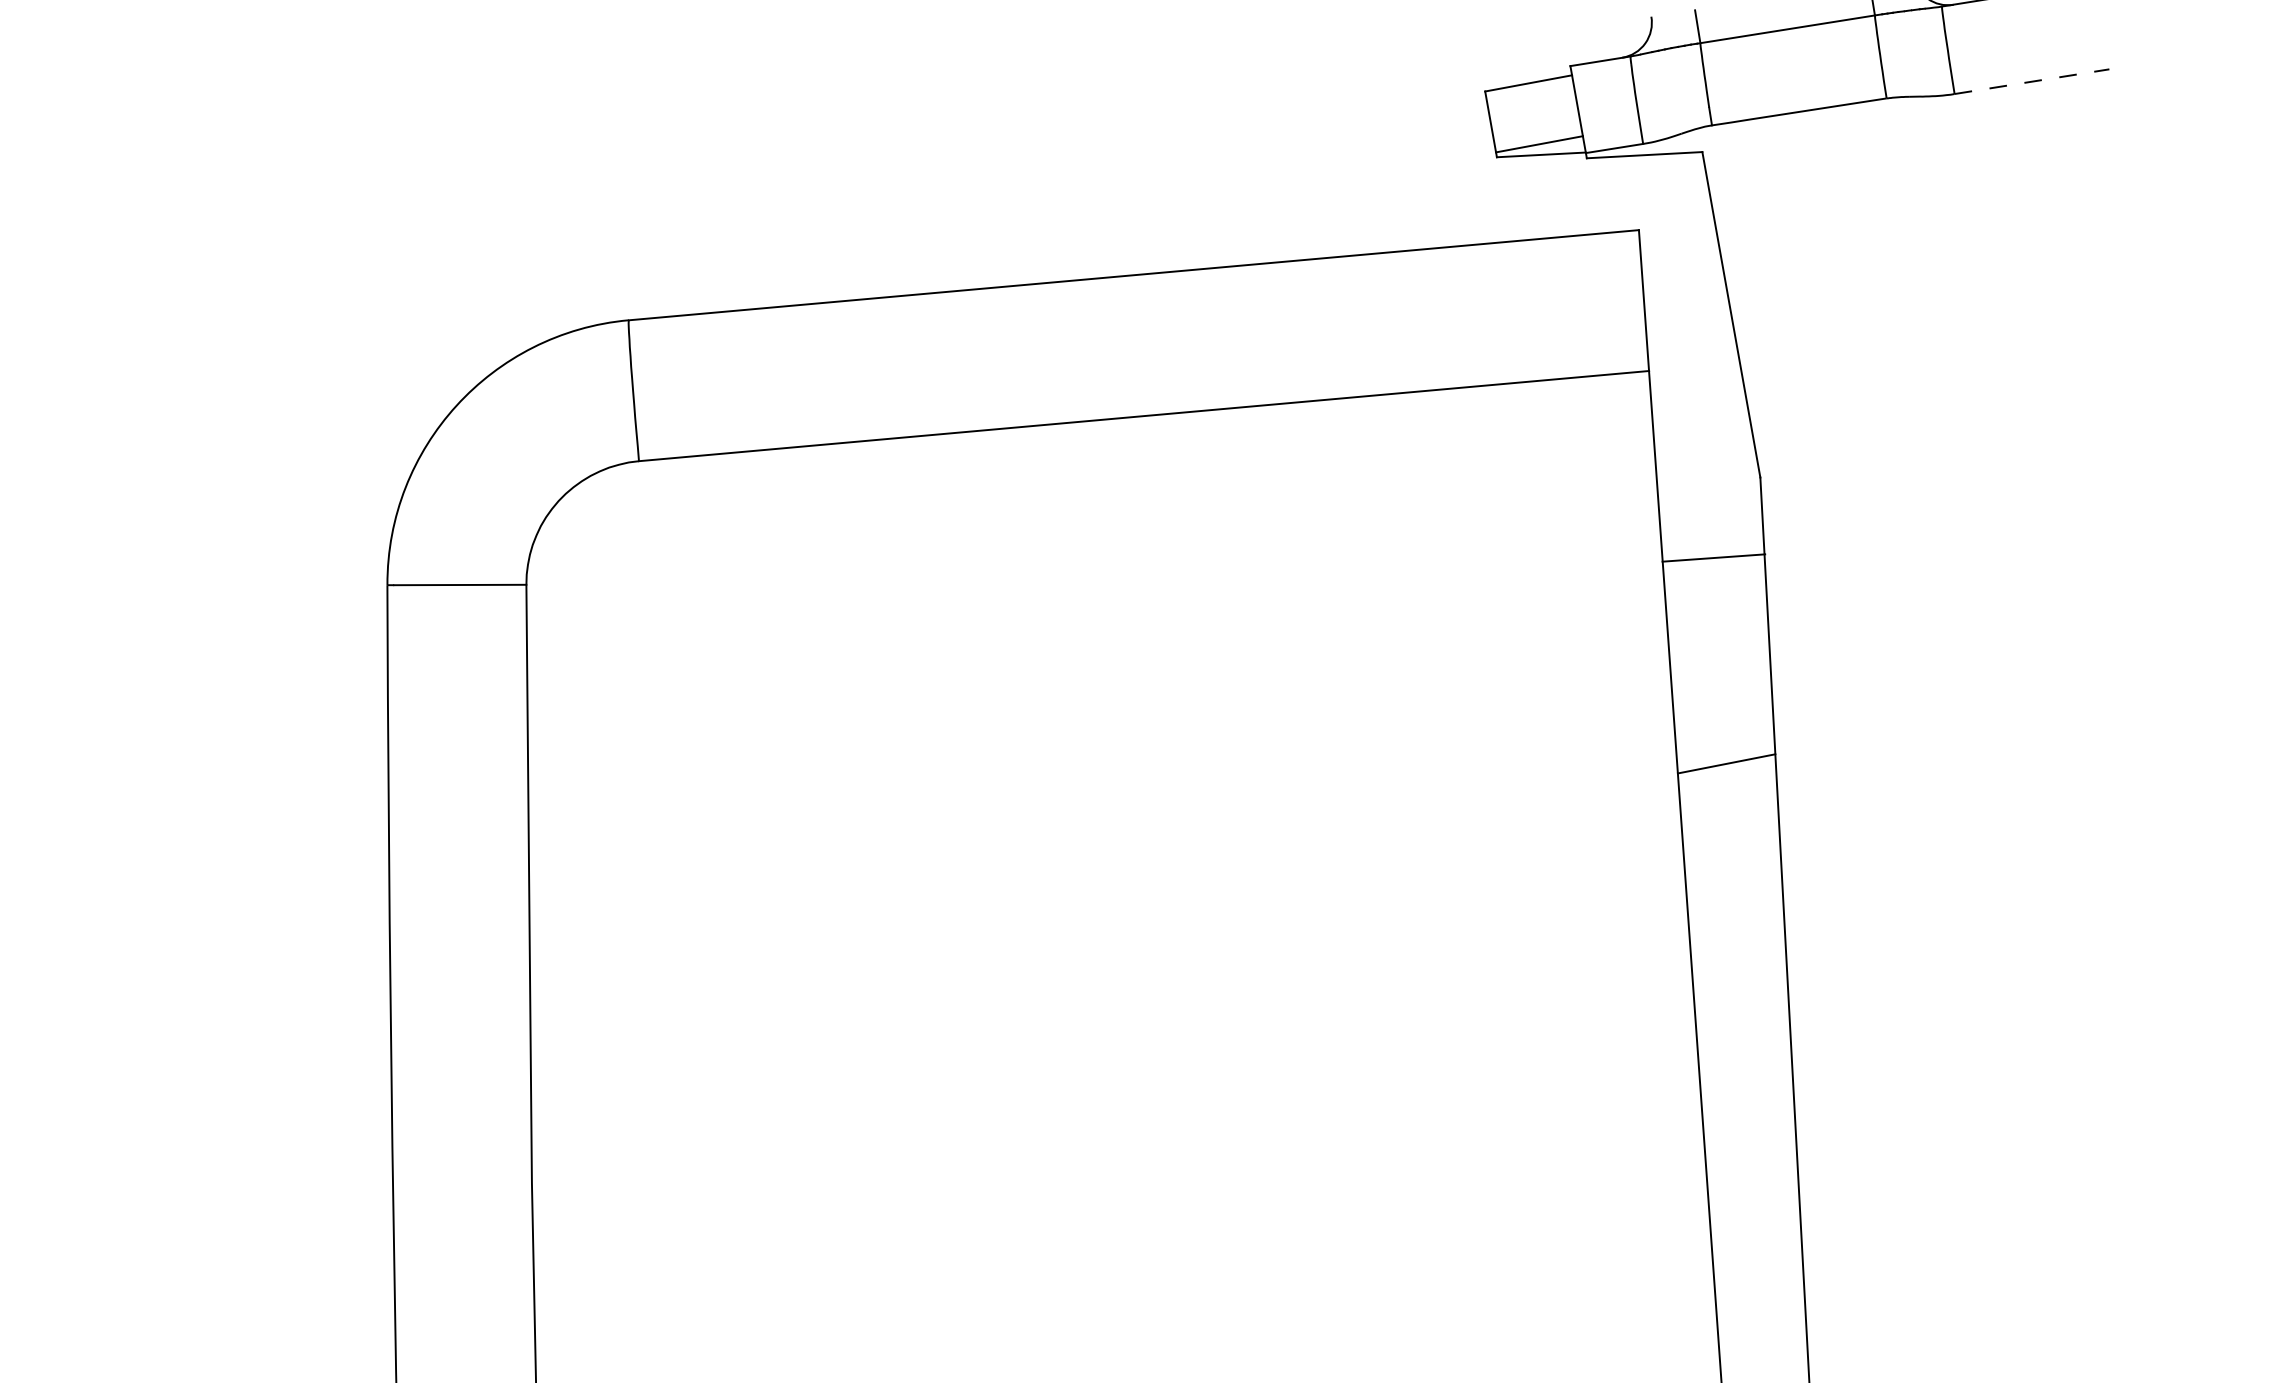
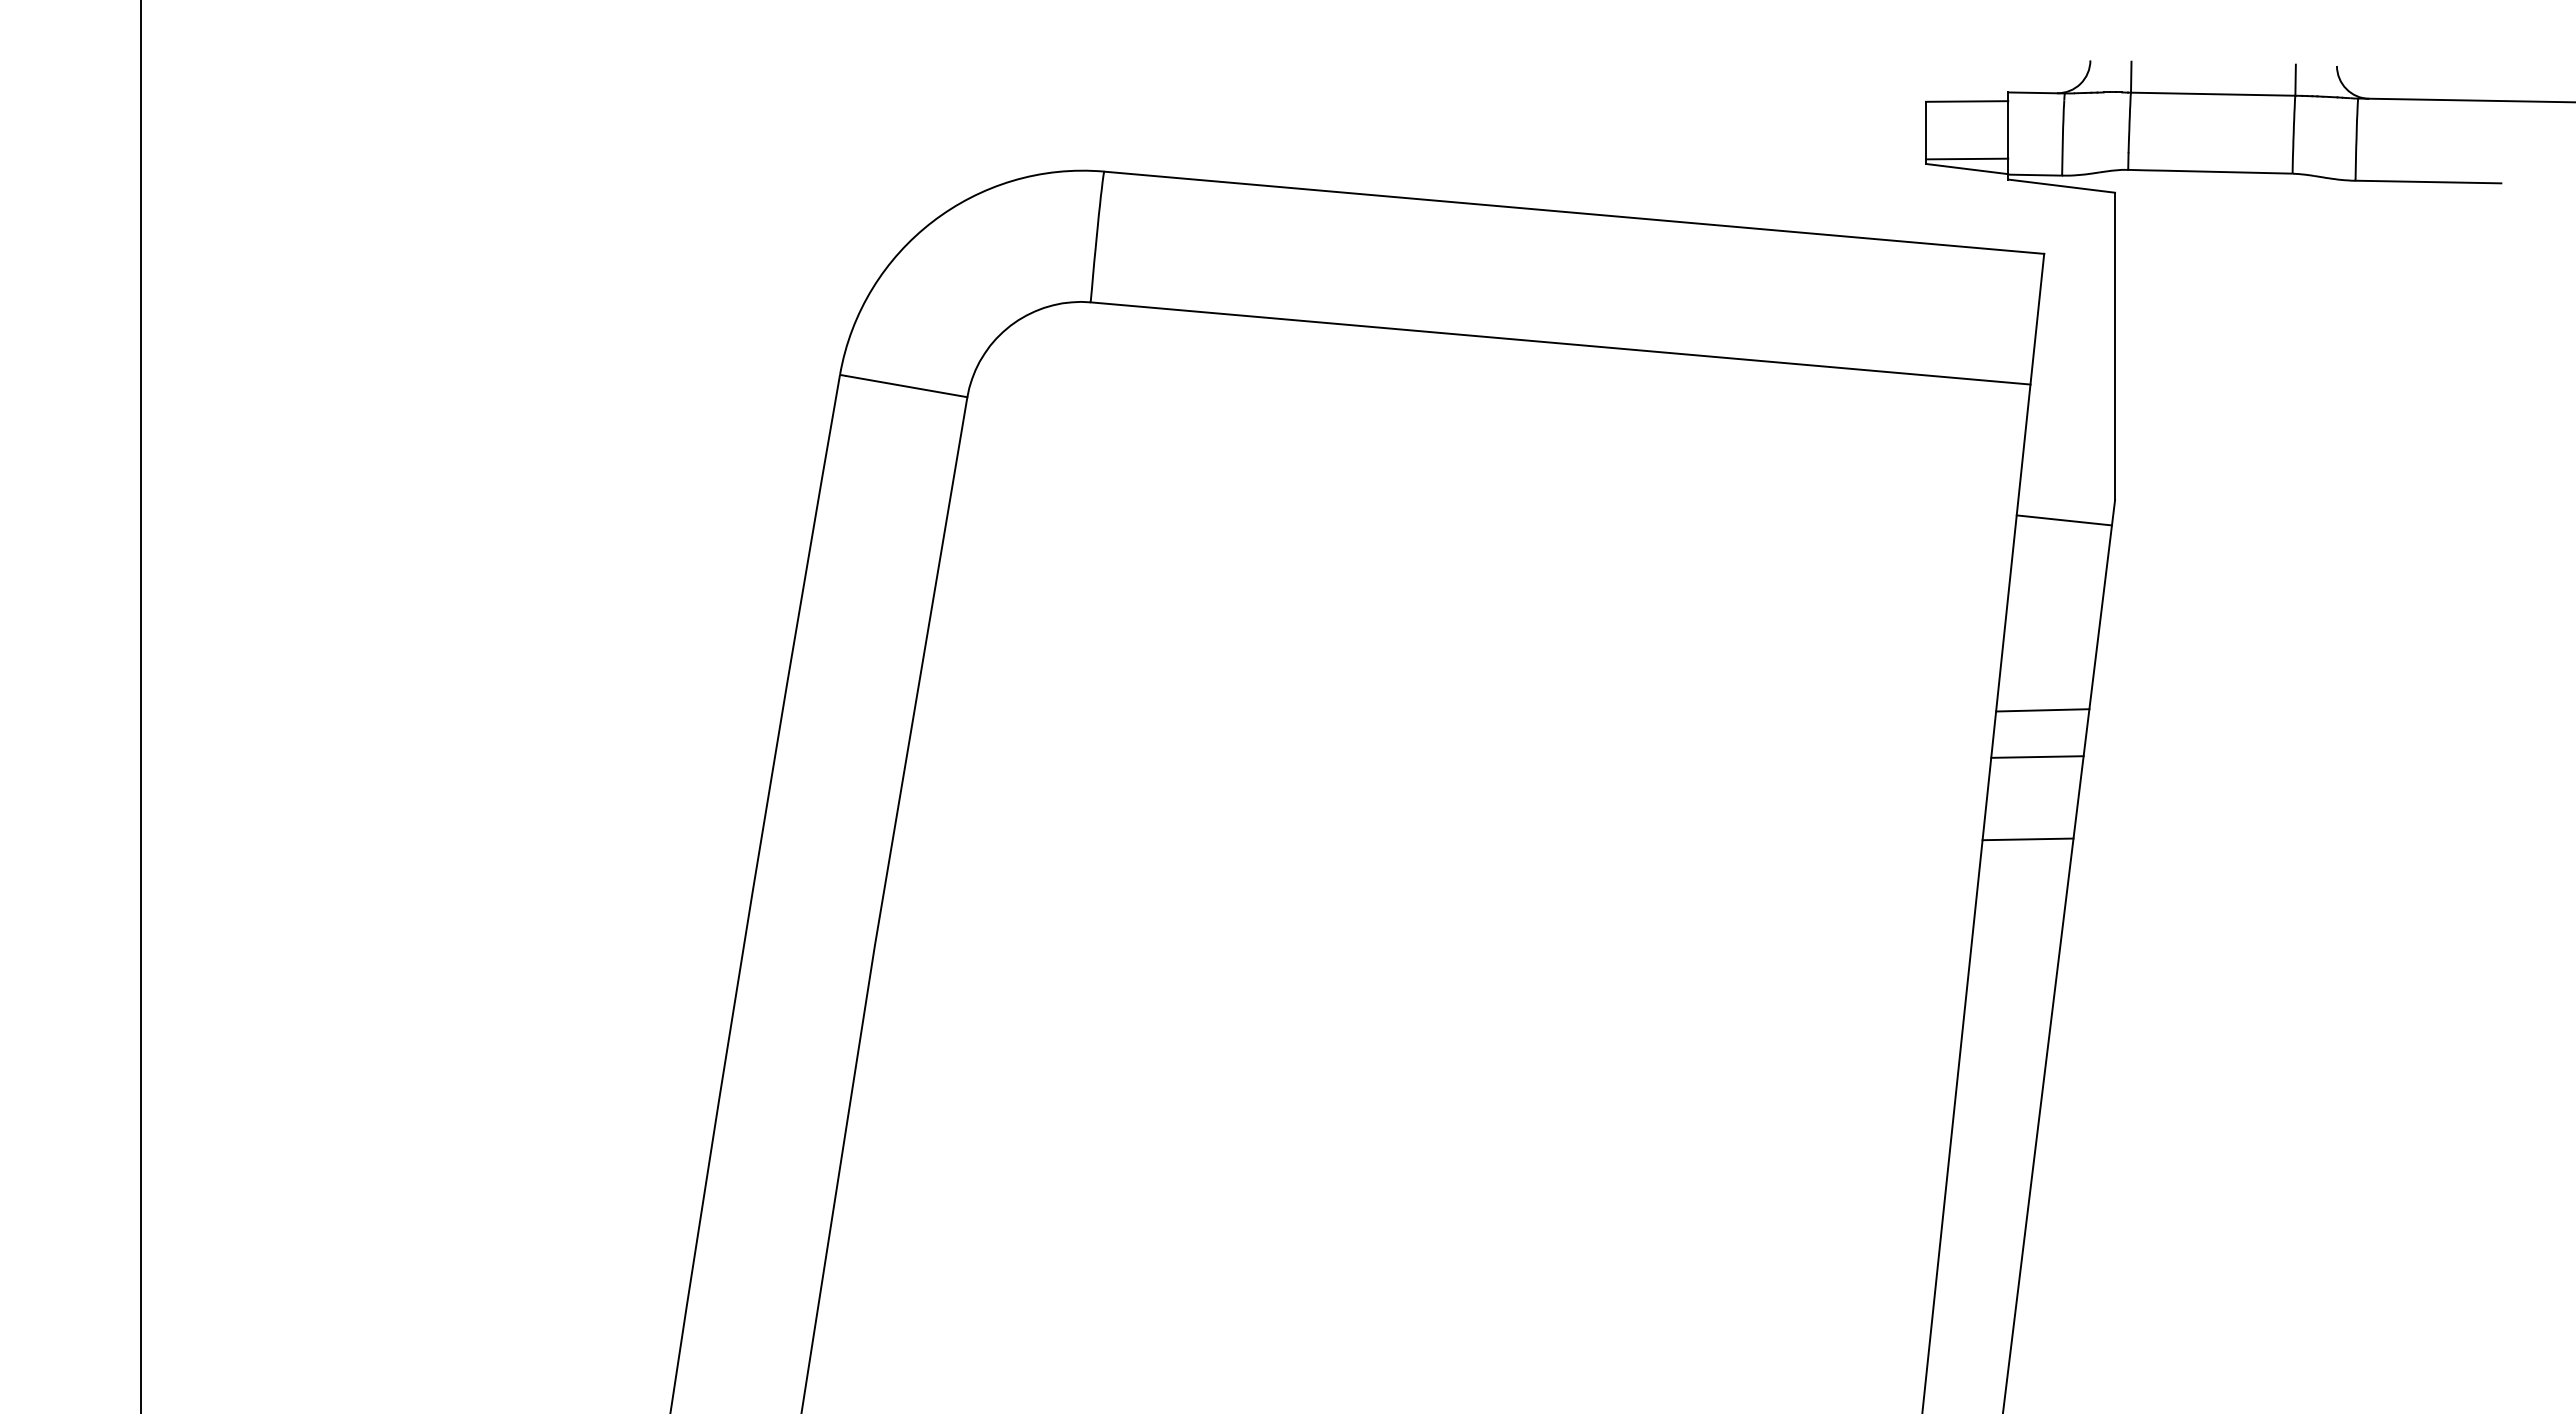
line: (2032, 82) -> (2428, 182), dashed -> solid
line: (1712, 558) -> (2063, 520), moved
line: (1723, 713) -> (2042, 710), added
line: (1731, 853) -> (2027, 839), added

